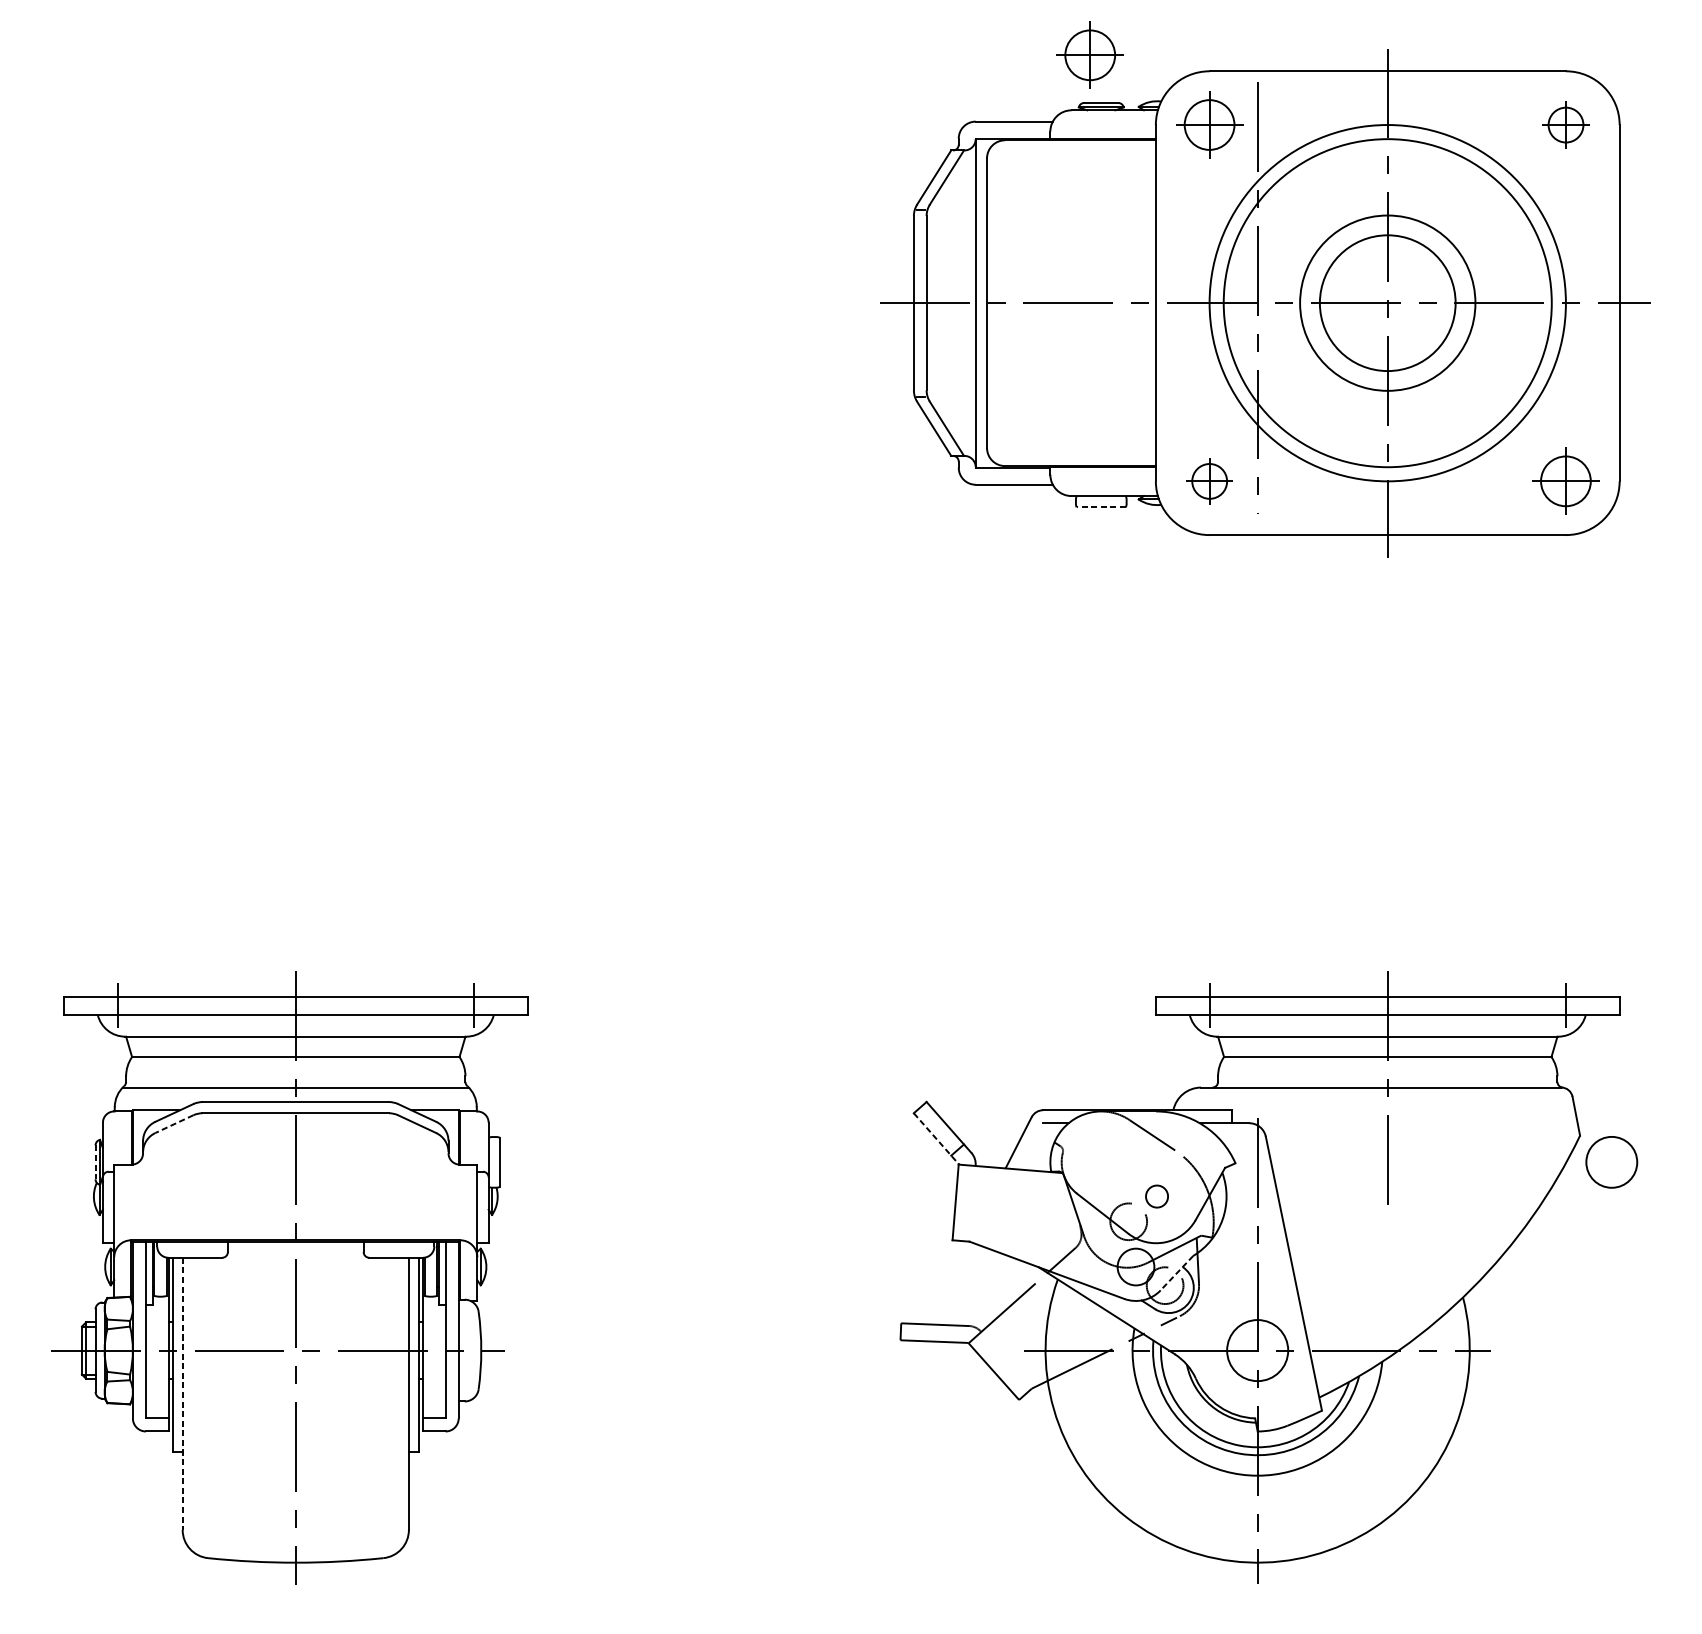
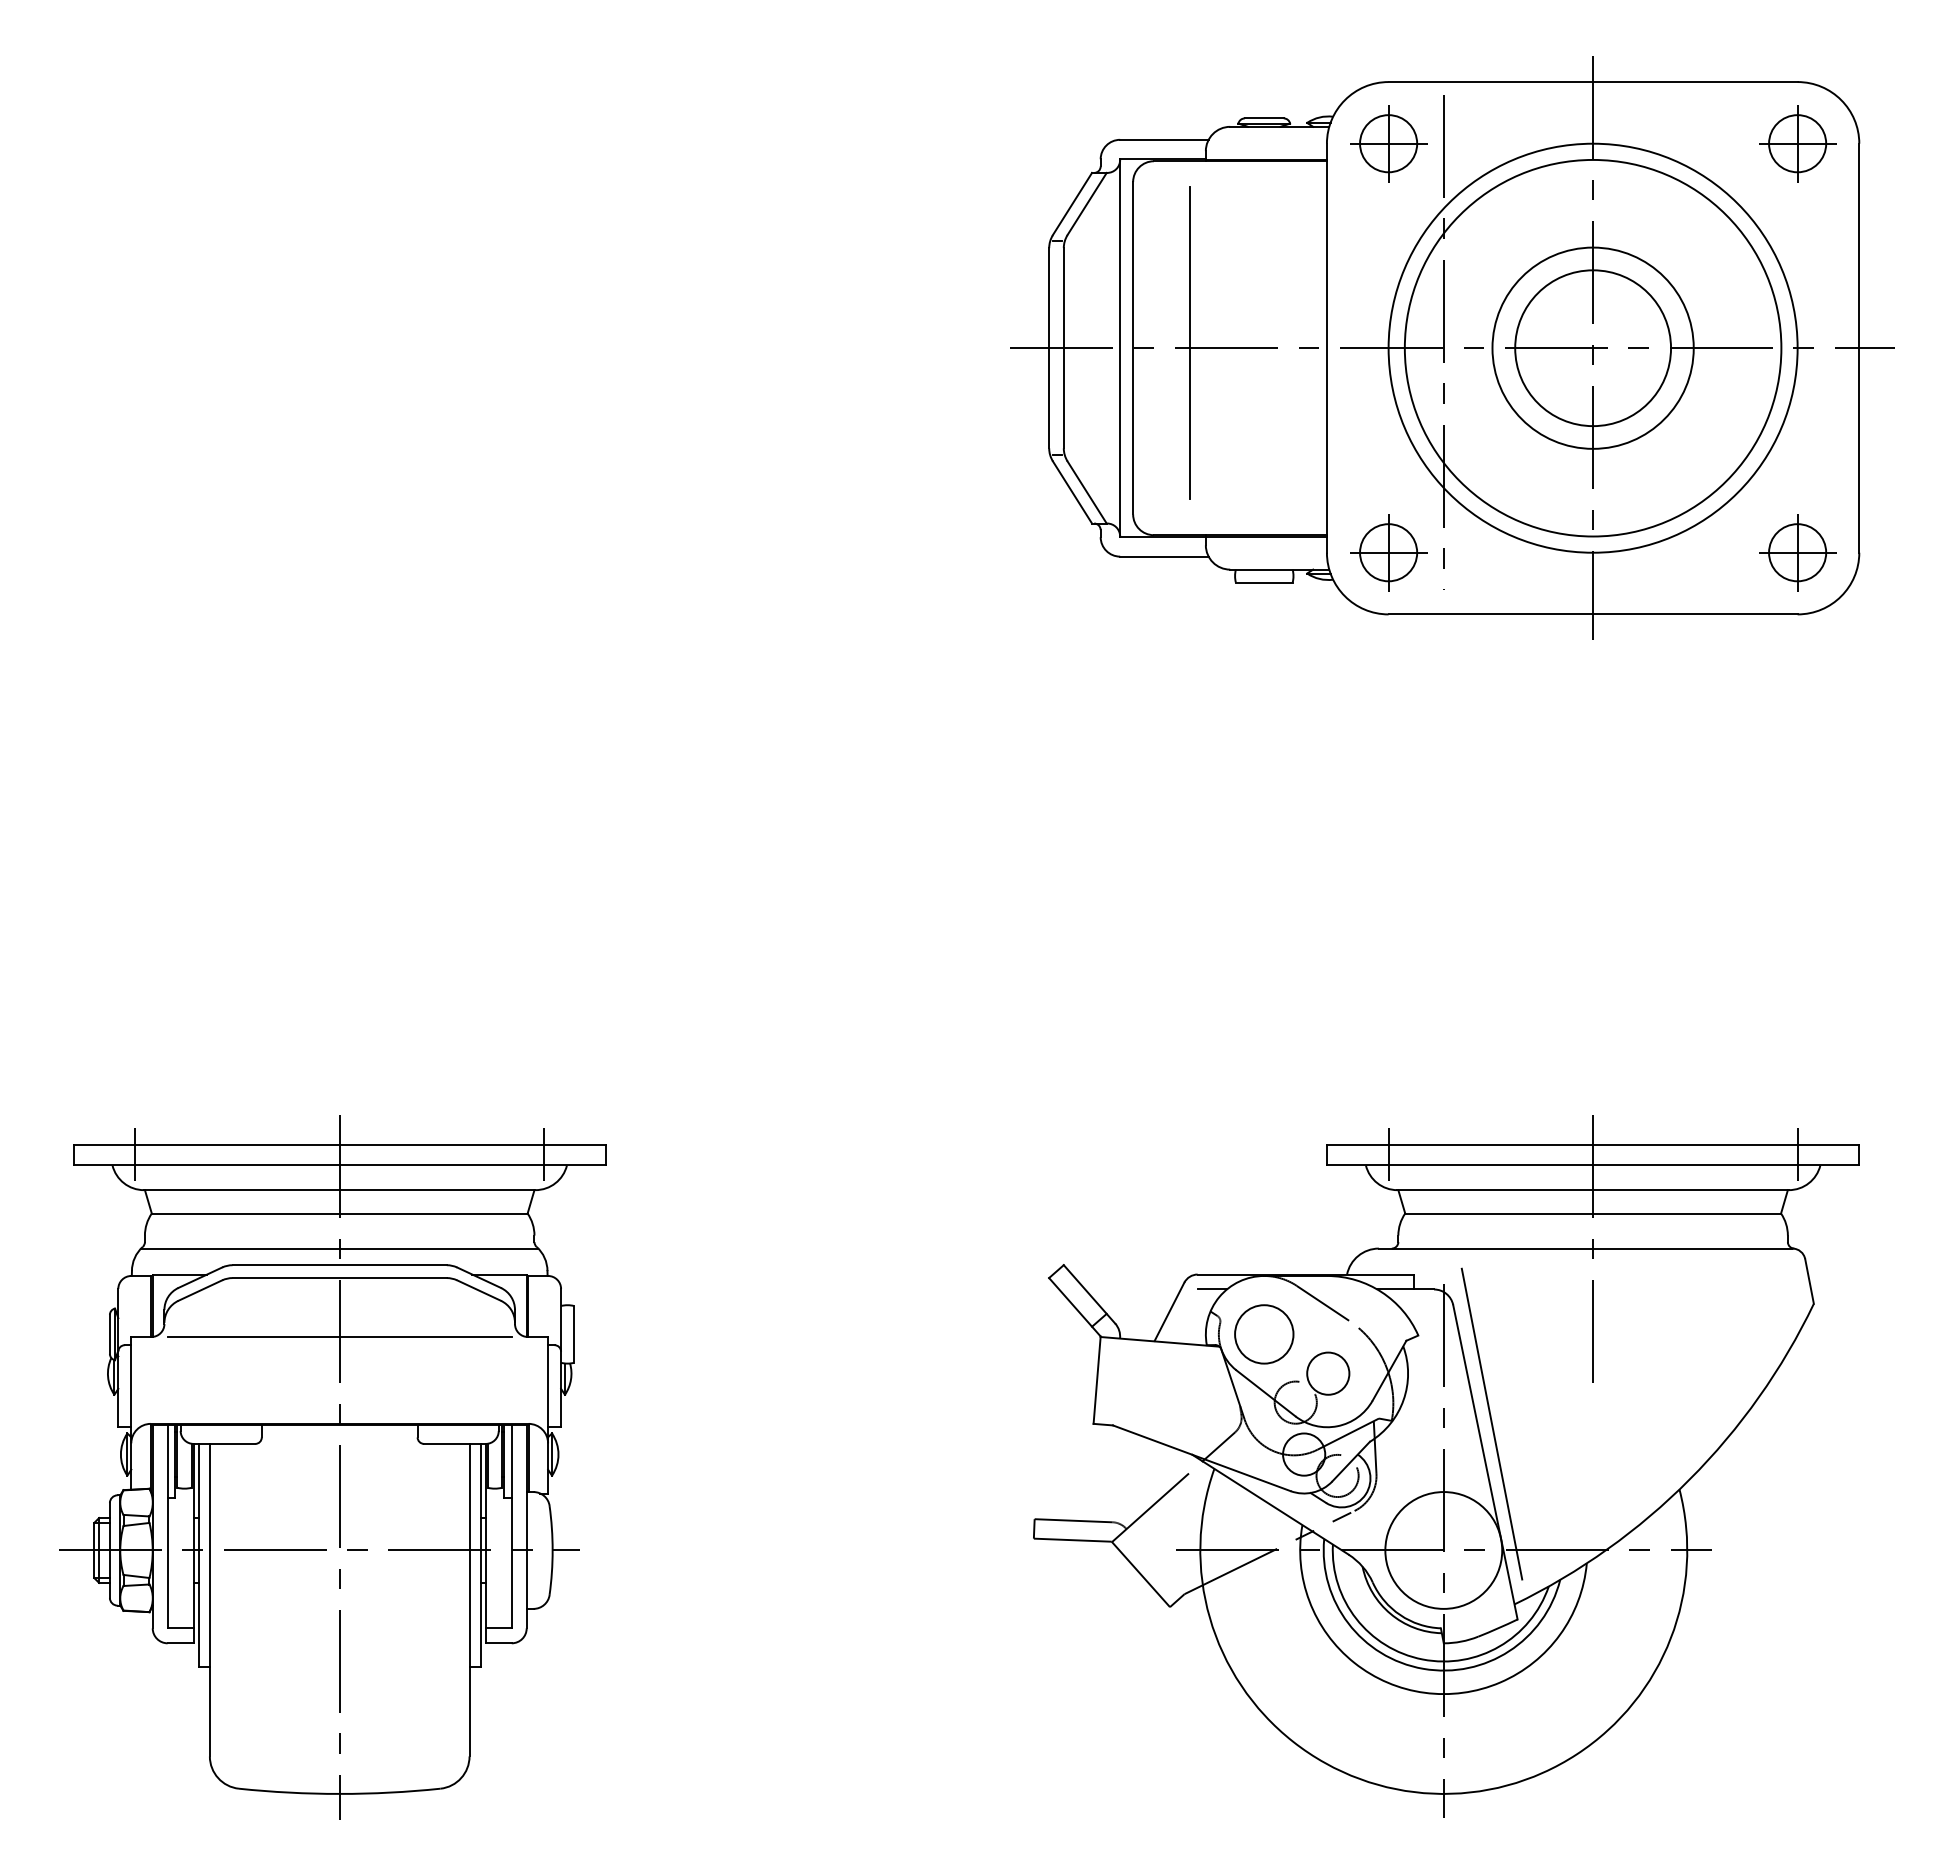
part: (1090, 55) -> (1251, 63), removed
part: (1565, 124) -> (1797, 143), size x1.43
line: (1036, 299) -> (1189, 343), added
part: (1209, 481) -> (1388, 552), size x1.43
line: (1100, 507) -> (1263, 582), dashed -> solid
line: (173, 1124) -> (199, 1290), dashed -> solid
line: (935, 1138) -> (1074, 1307), dashed -> solid
line: (95, 1162) -> (109, 1334), dashed -> solid
circle: (1611, 1162) -> (1264, 1334), moved
line: (295, 1165) -> (339, 1337), added
circle: (1157, 1196) -> (1328, 1373), size x1.67
line: (1299, 1239) -> (1491, 1423), added
line: (1176, 1273) -> (1350, 1461), dashed -> solid
circle: (1257, 1350) -> (1443, 1550), size x1.67
line: (182, 1394) -> (209, 1600), dashed -> solid

